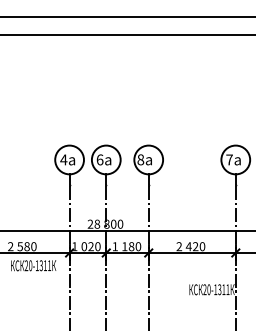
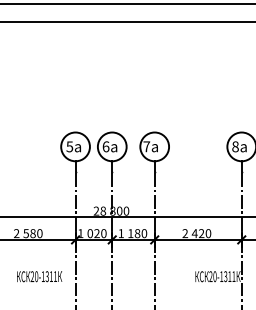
text: (63, 159) -> (69, 146), 4 -> 5
text: (140, 159) -> (146, 146), 8 -> 7
text: (229, 159) -> (235, 146), 7 -> 8
text: (33, 265) -> (39, 276), moved

